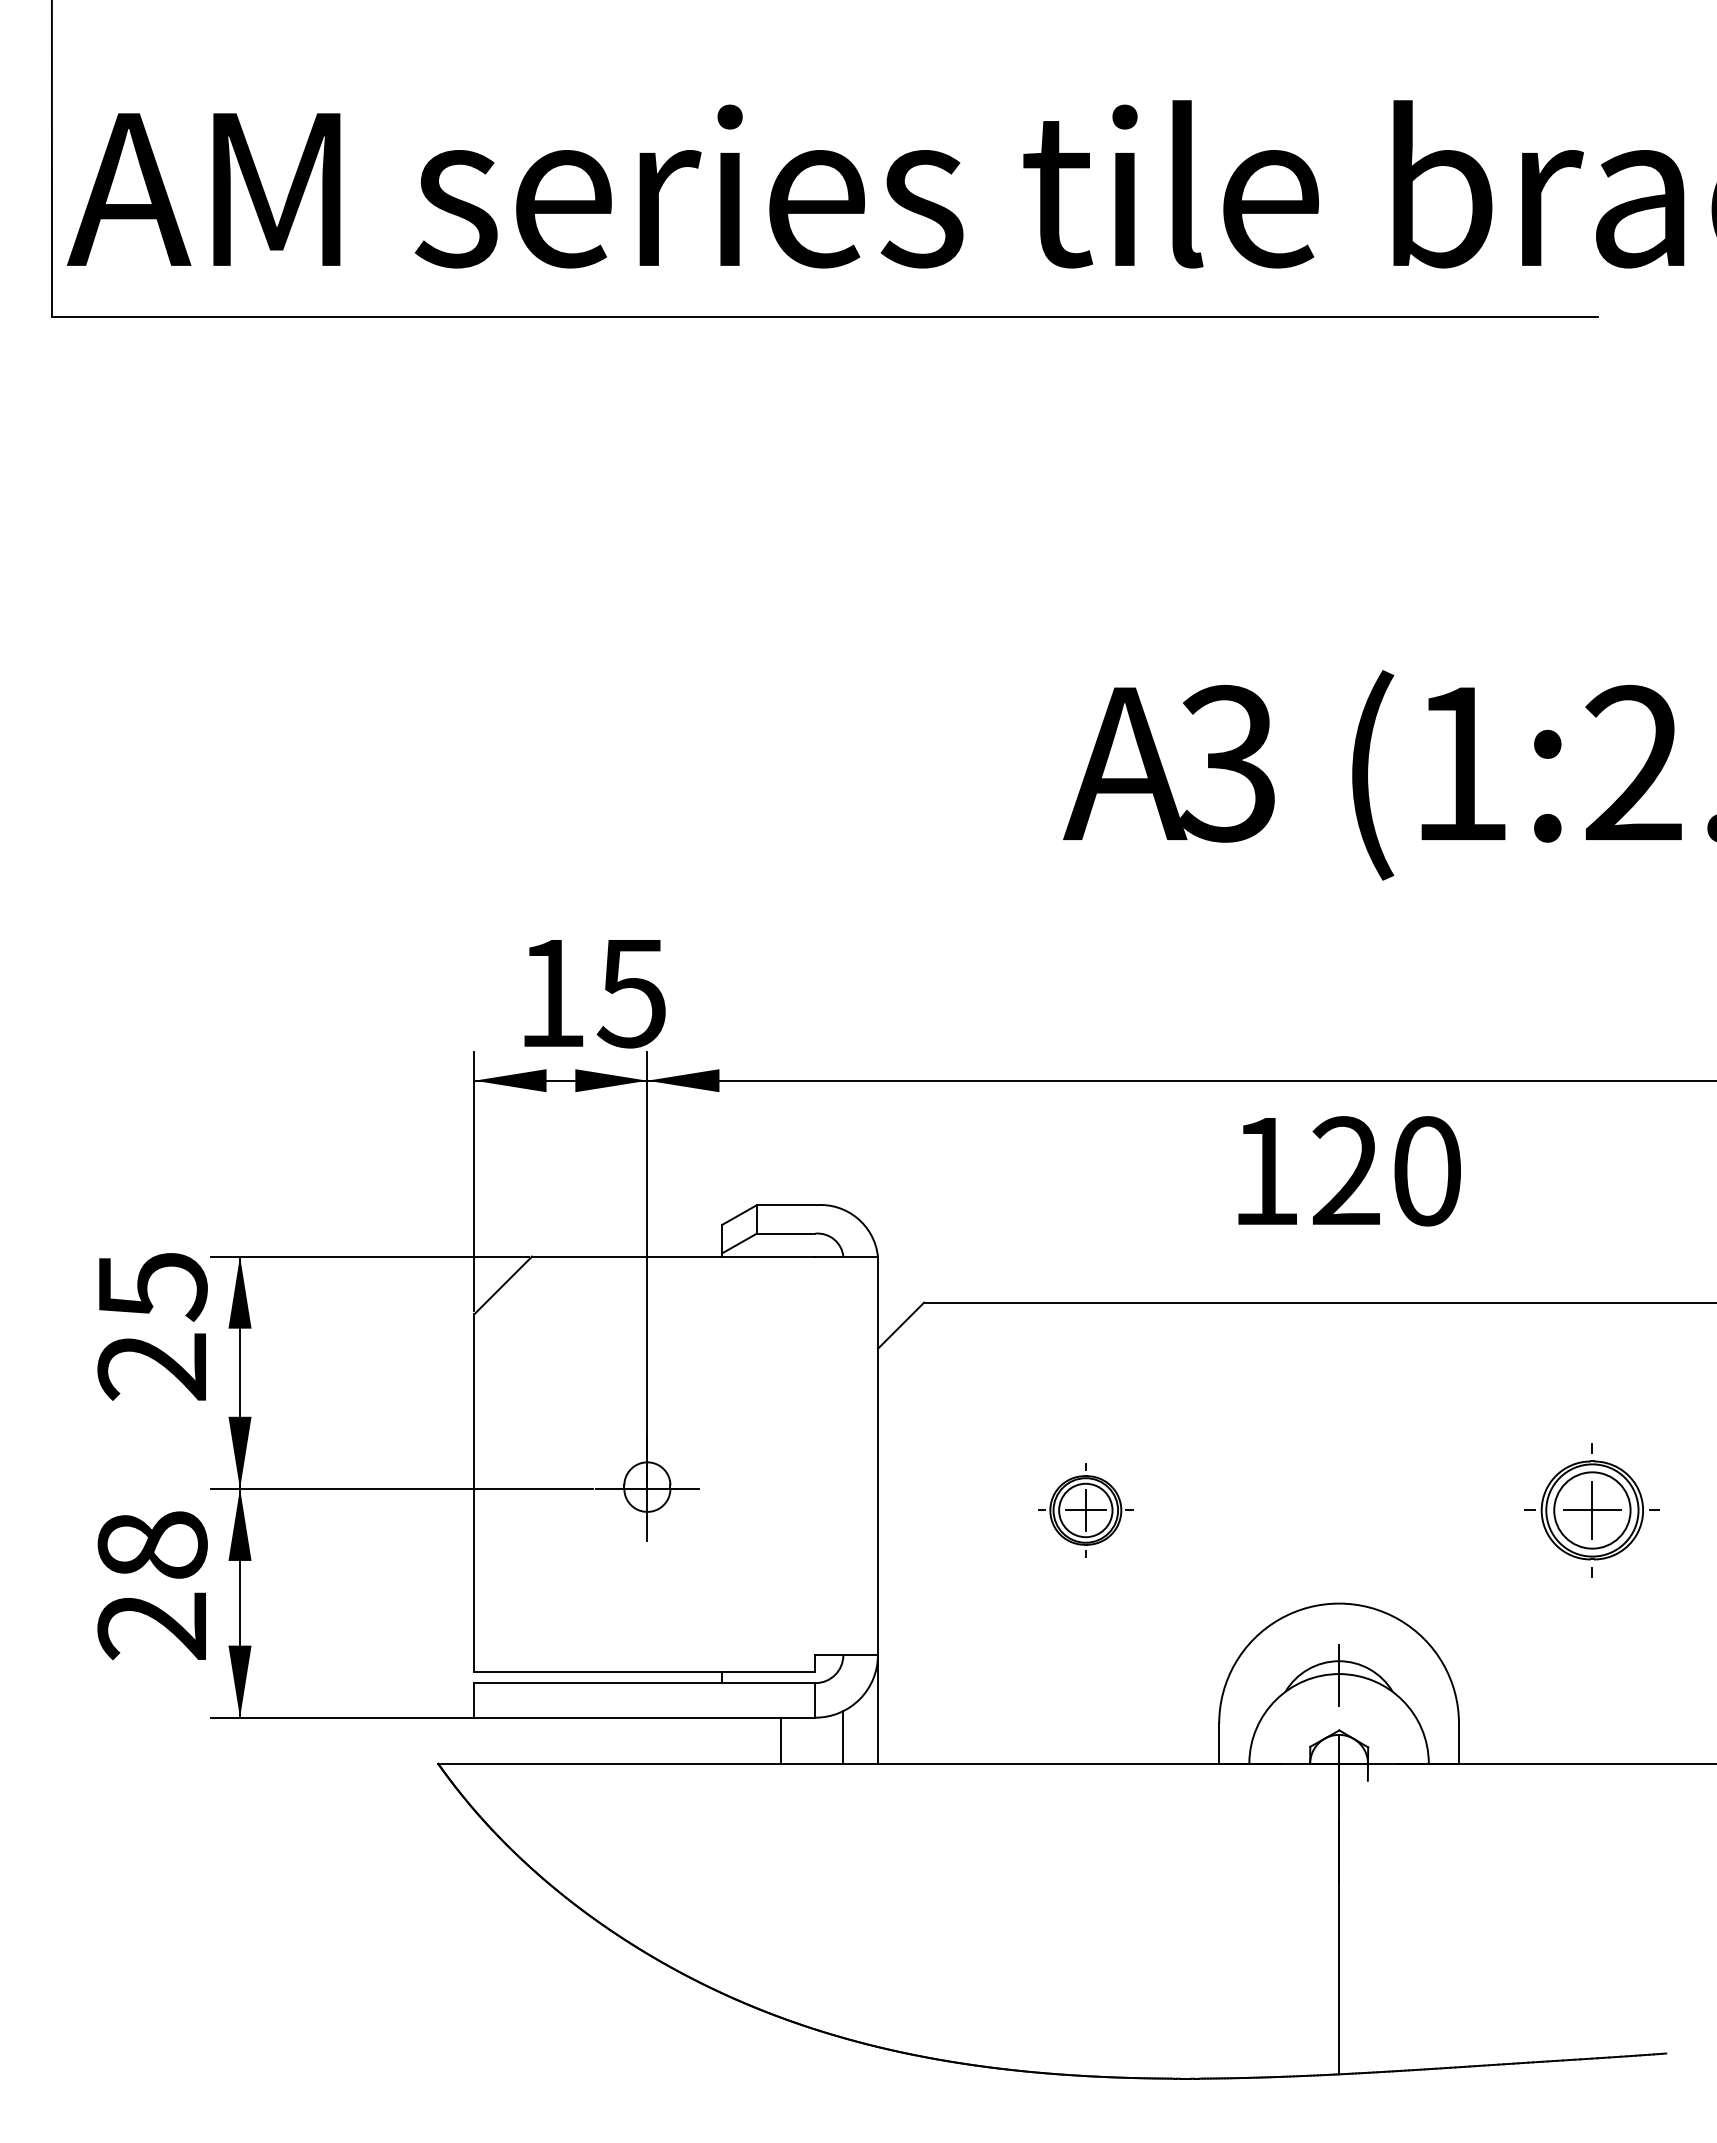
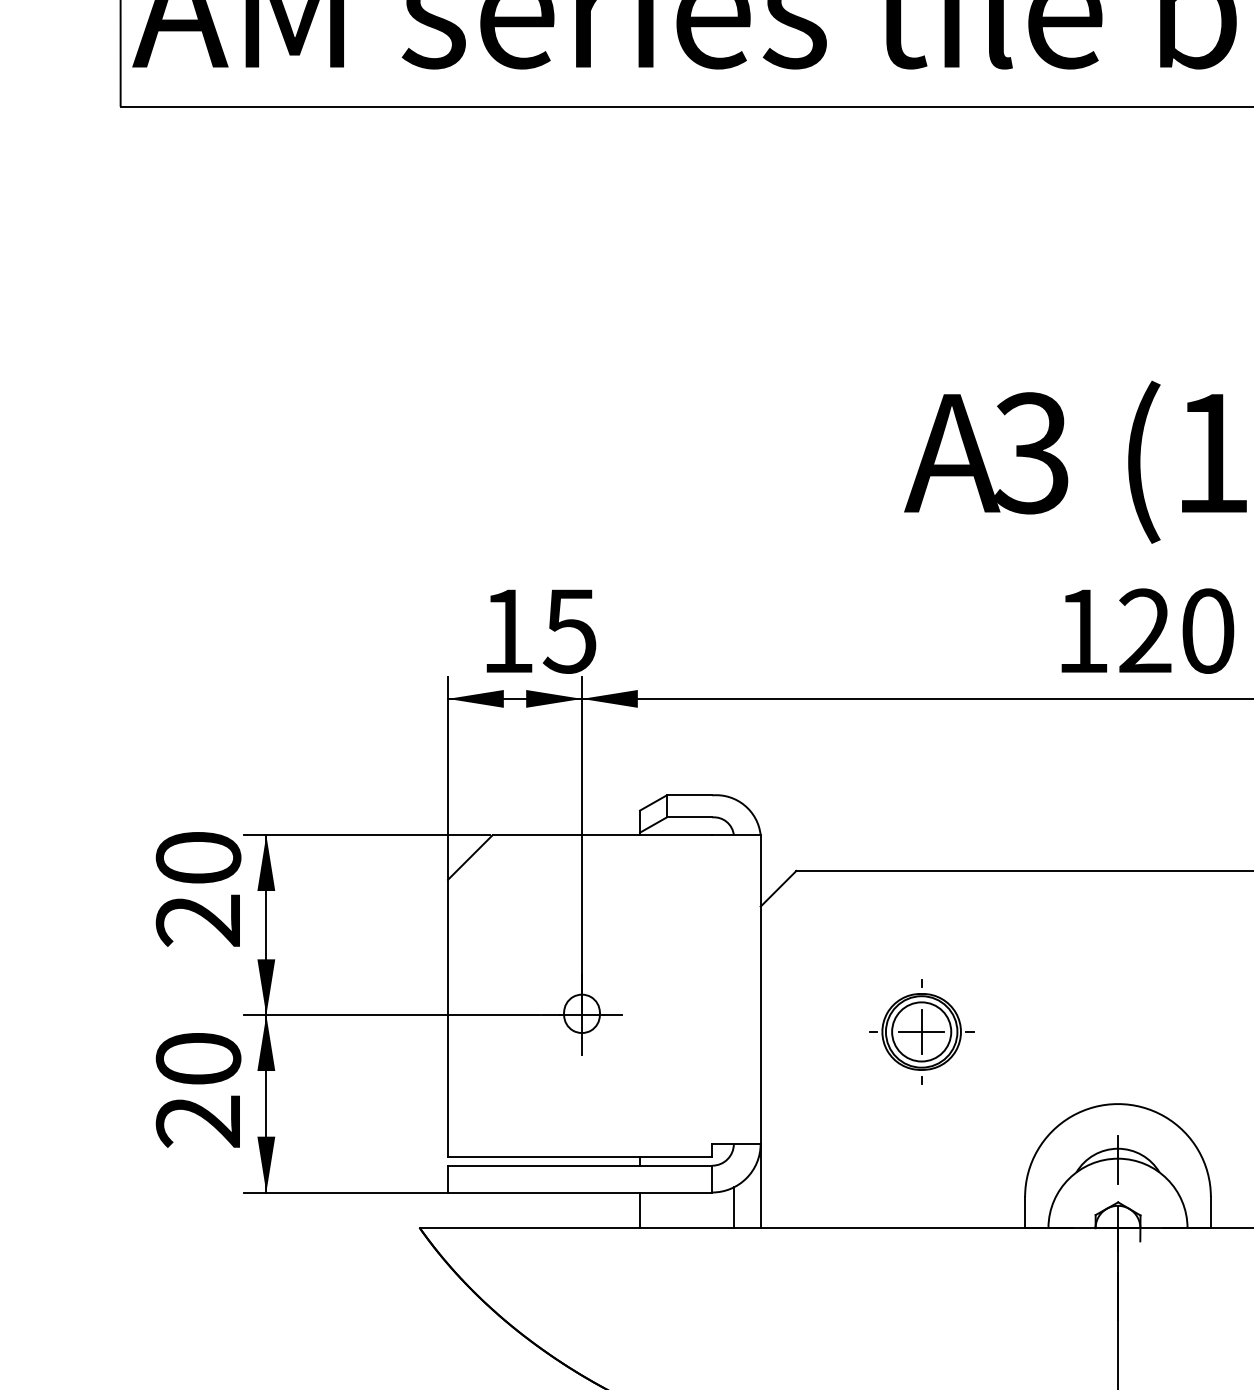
text: (1349, 1171) -> (1147, 631), moved
text: (152, 1286) -> (198, 858), 25 -> 20
part: (1085, 1510) -> (921, 1031), size x1.43
text: (152, 1544) -> (198, 1058), 28 -> 20
line: (781, 1740) -> (640, 1210), moved

